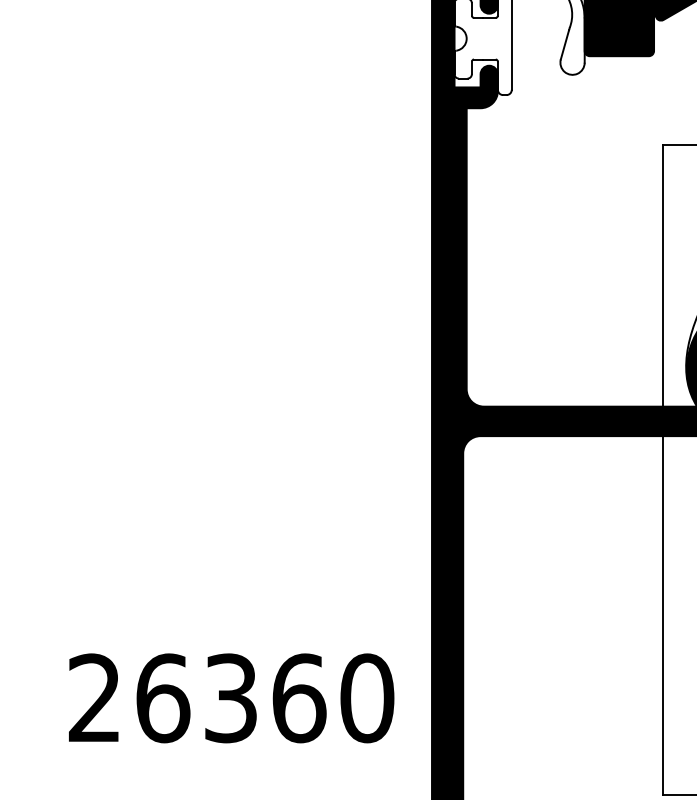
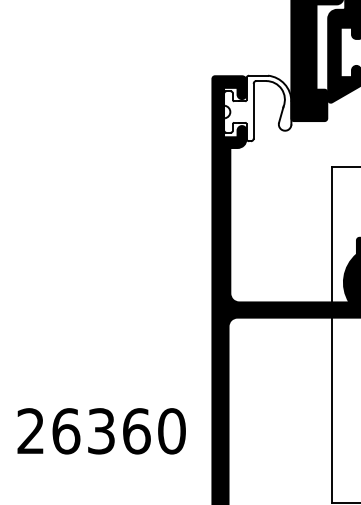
text: (231, 698) -> (101, 431), moved

